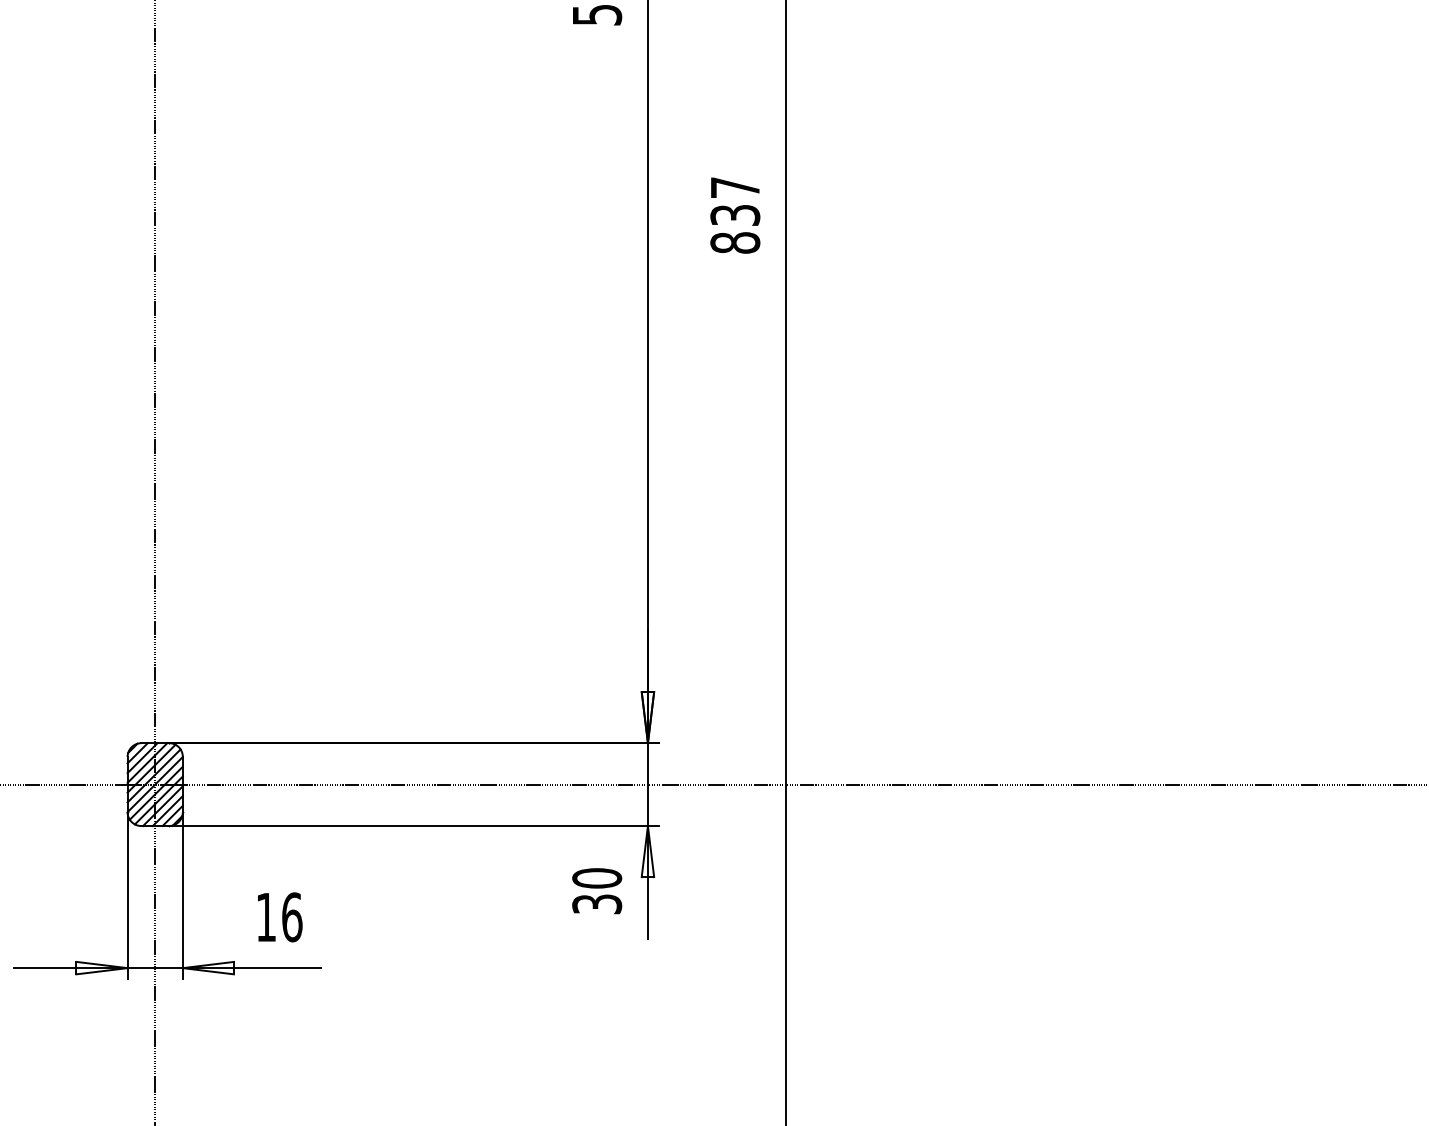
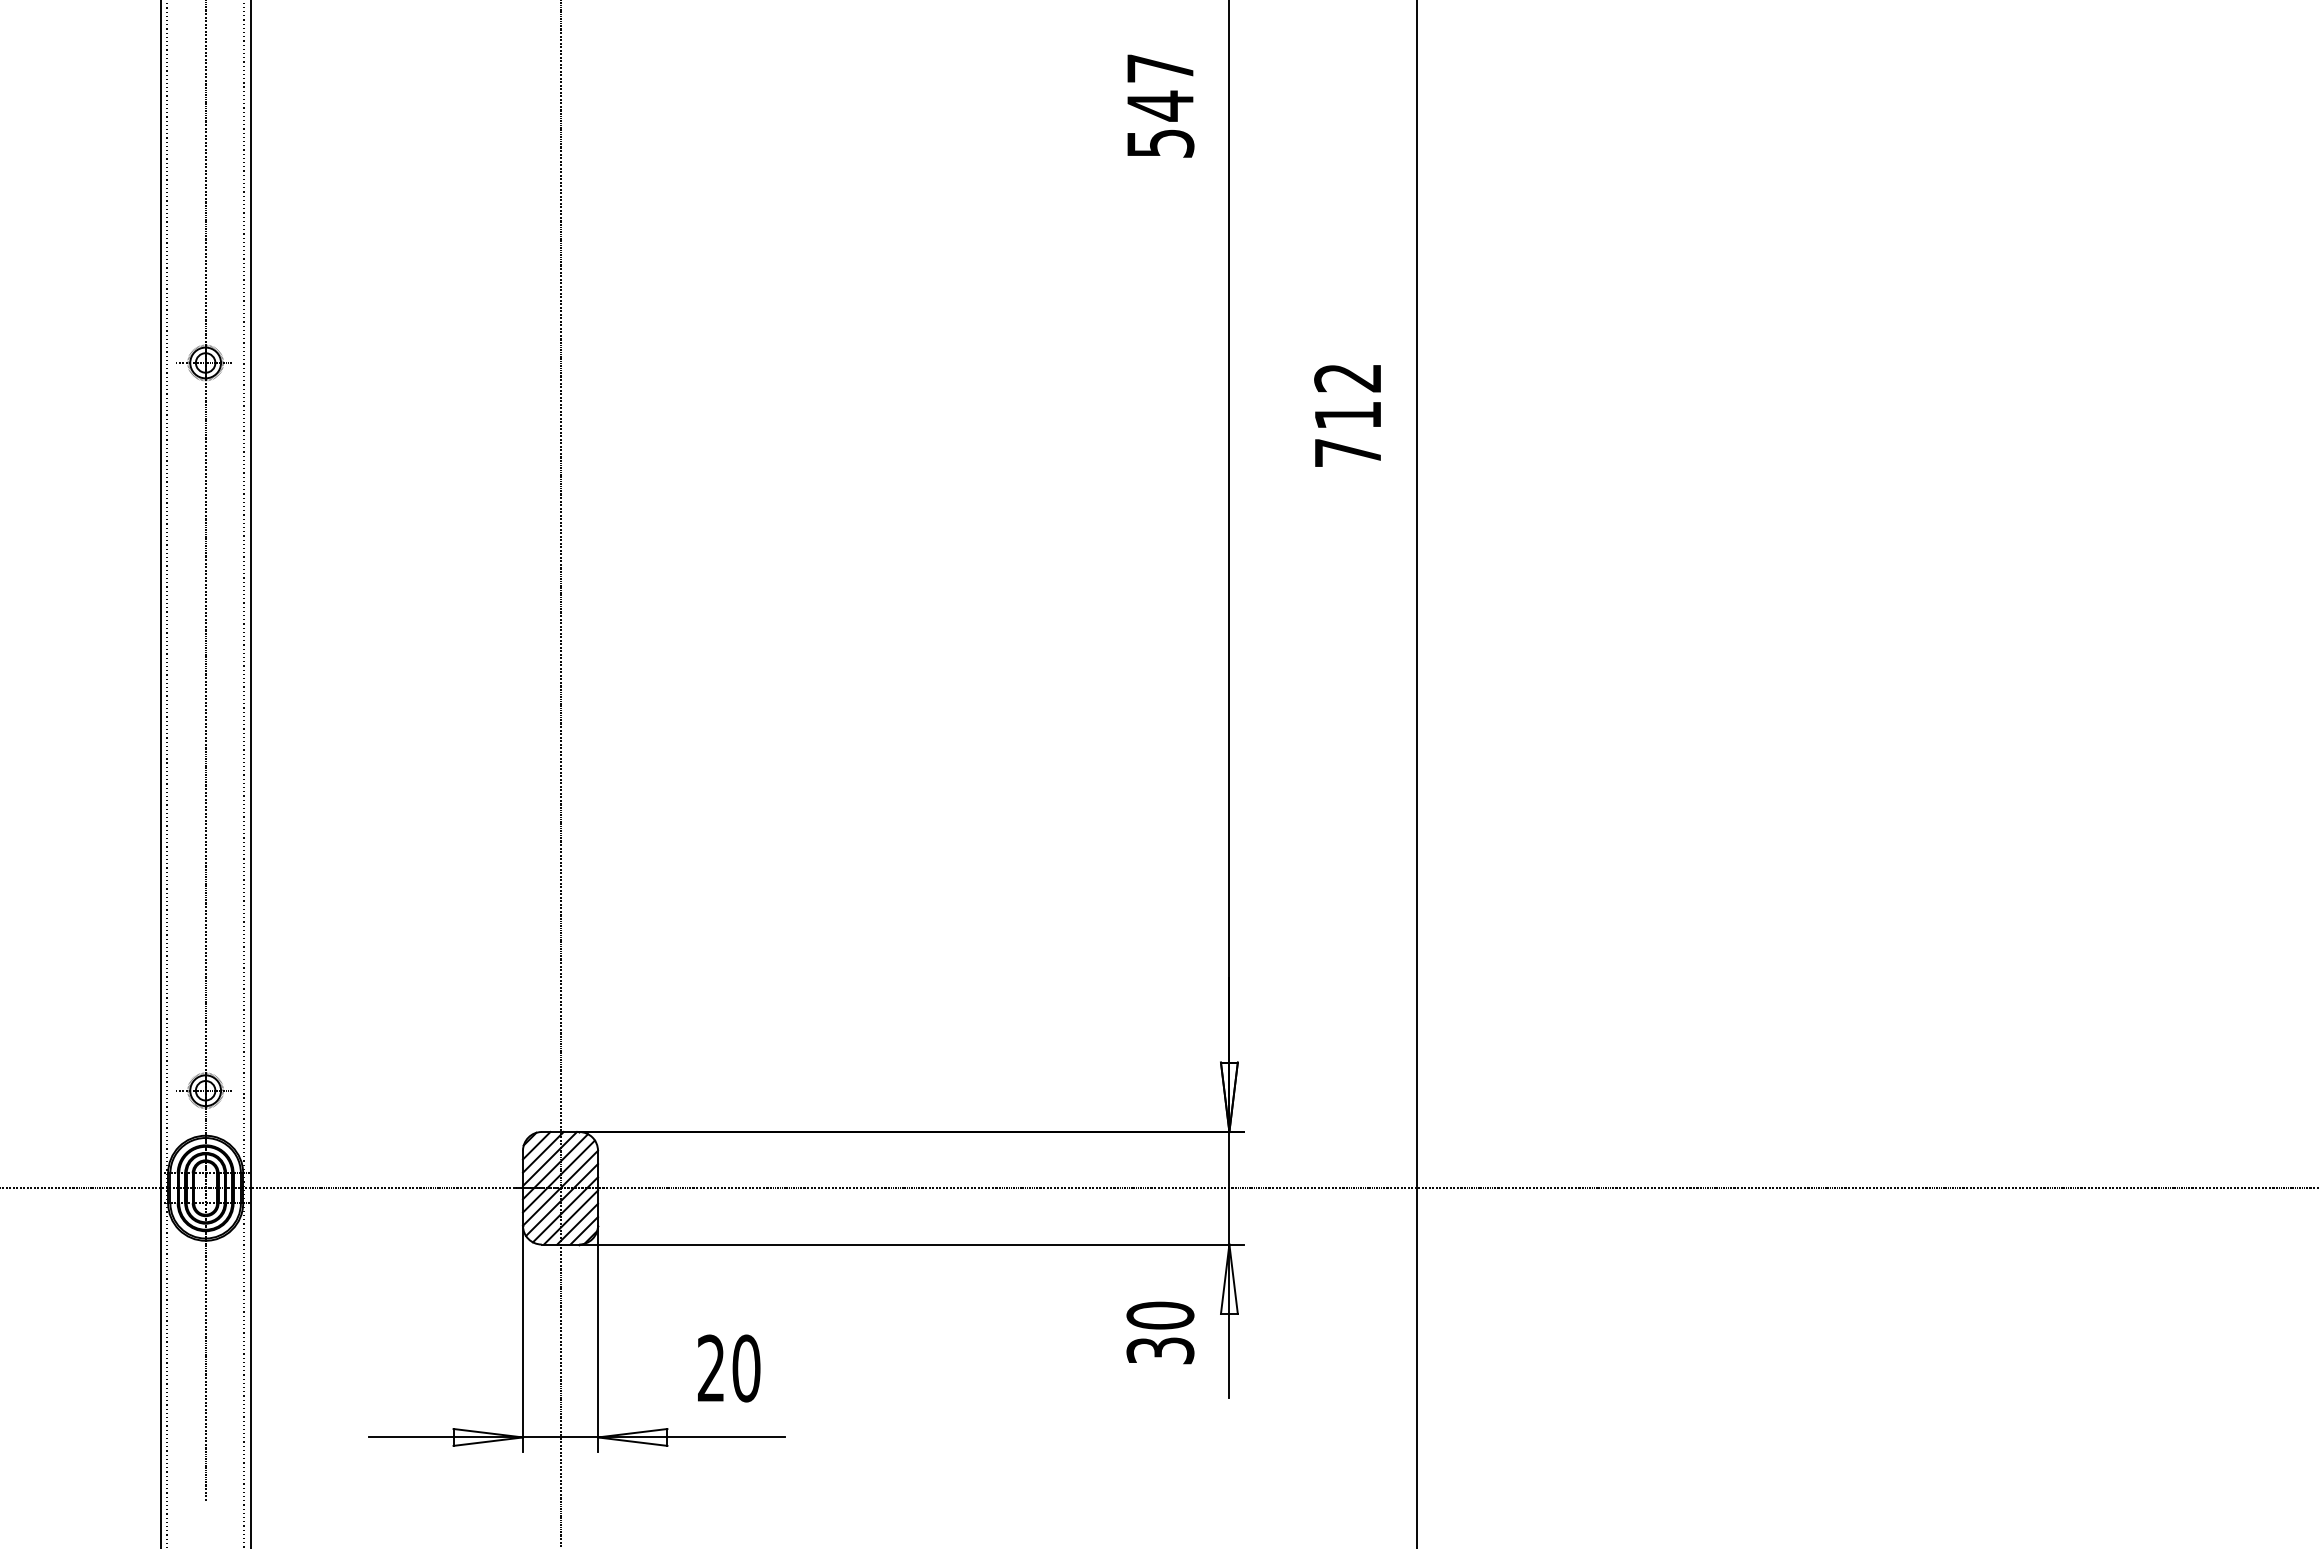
text: (735, 215) -> (1348, 415), 837 -> 712
text: (279, 917) -> (729, 1368), 16 -> 20

